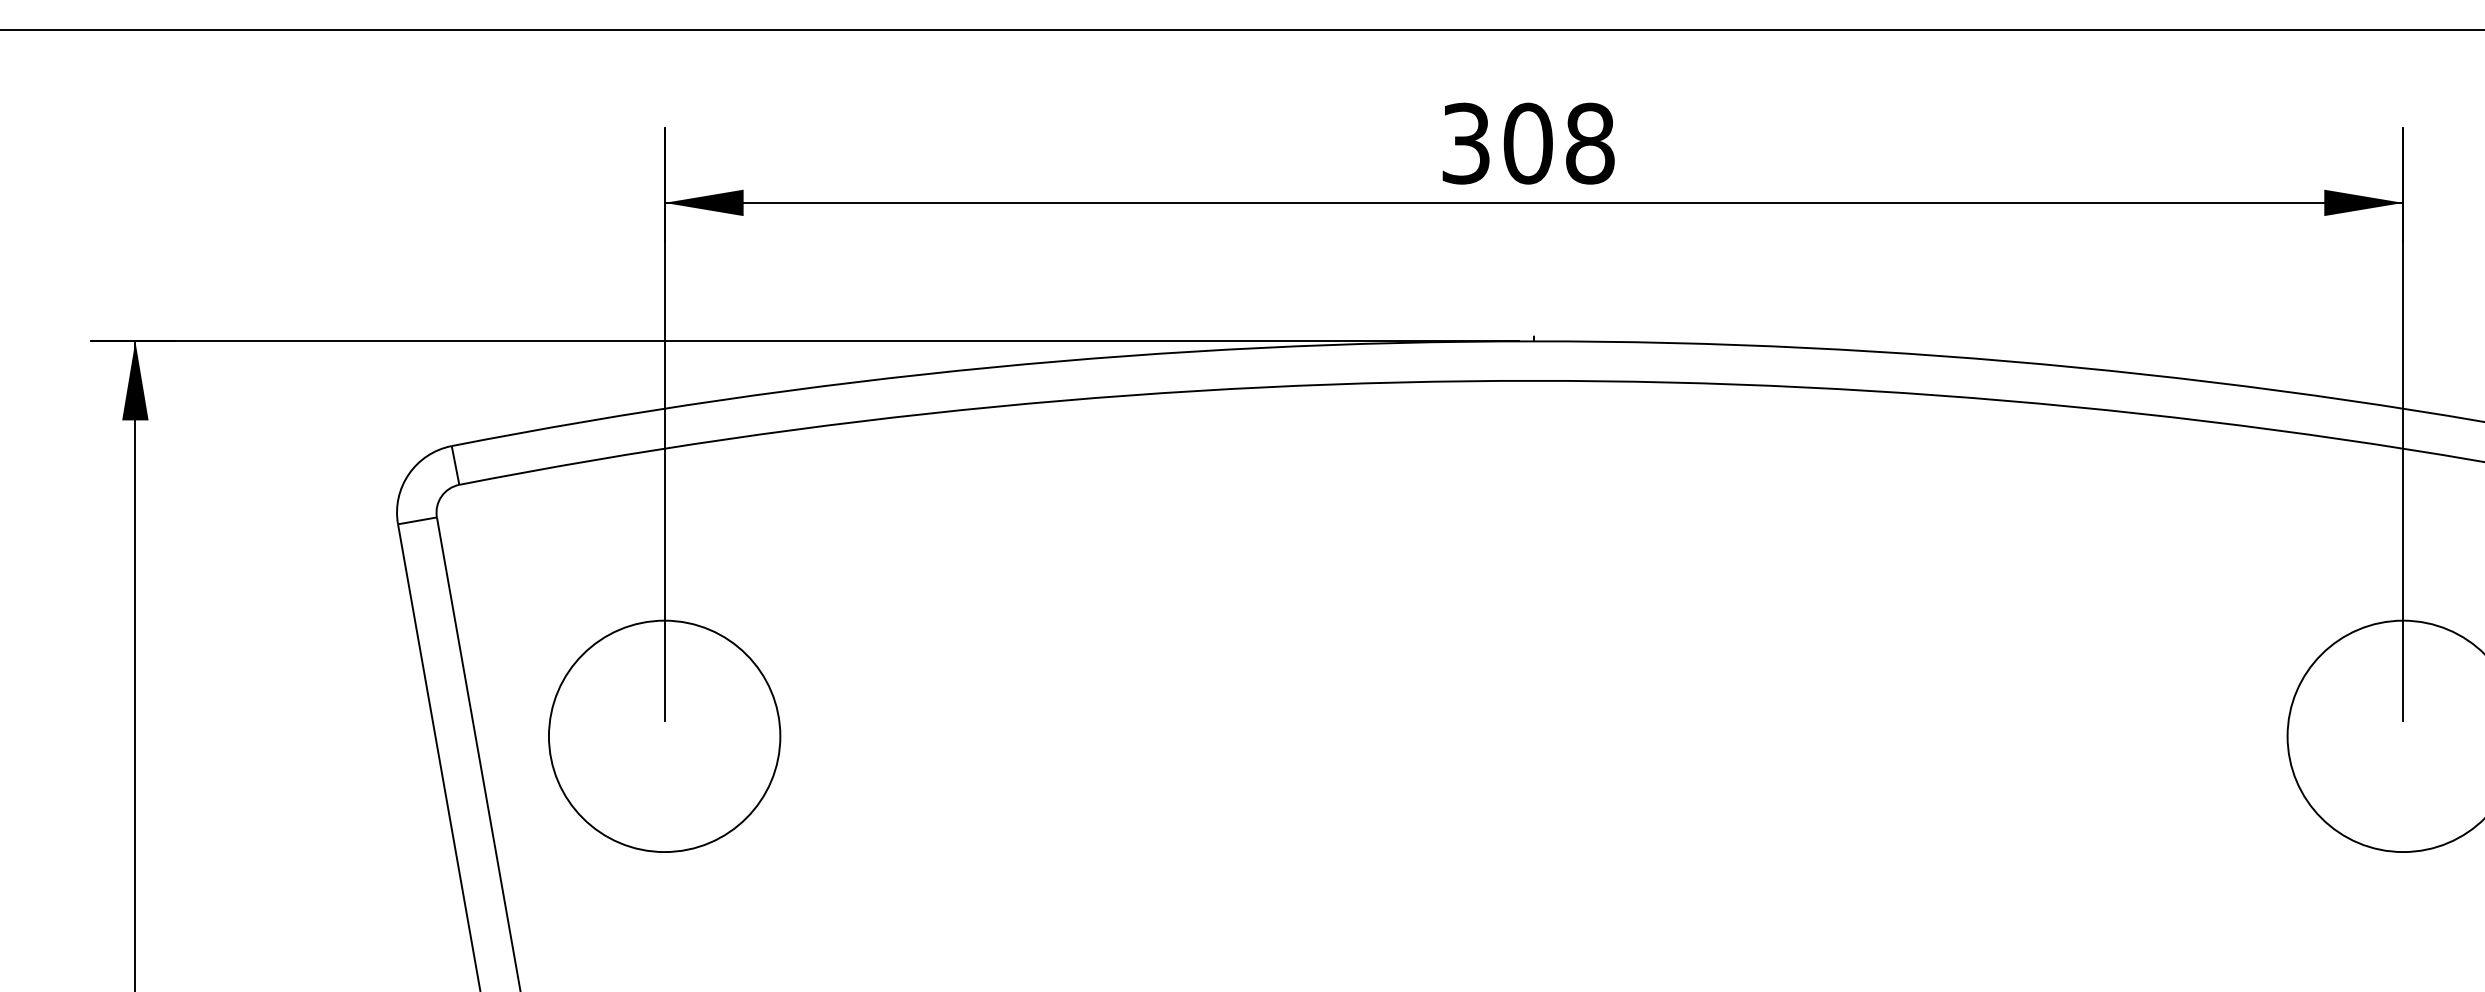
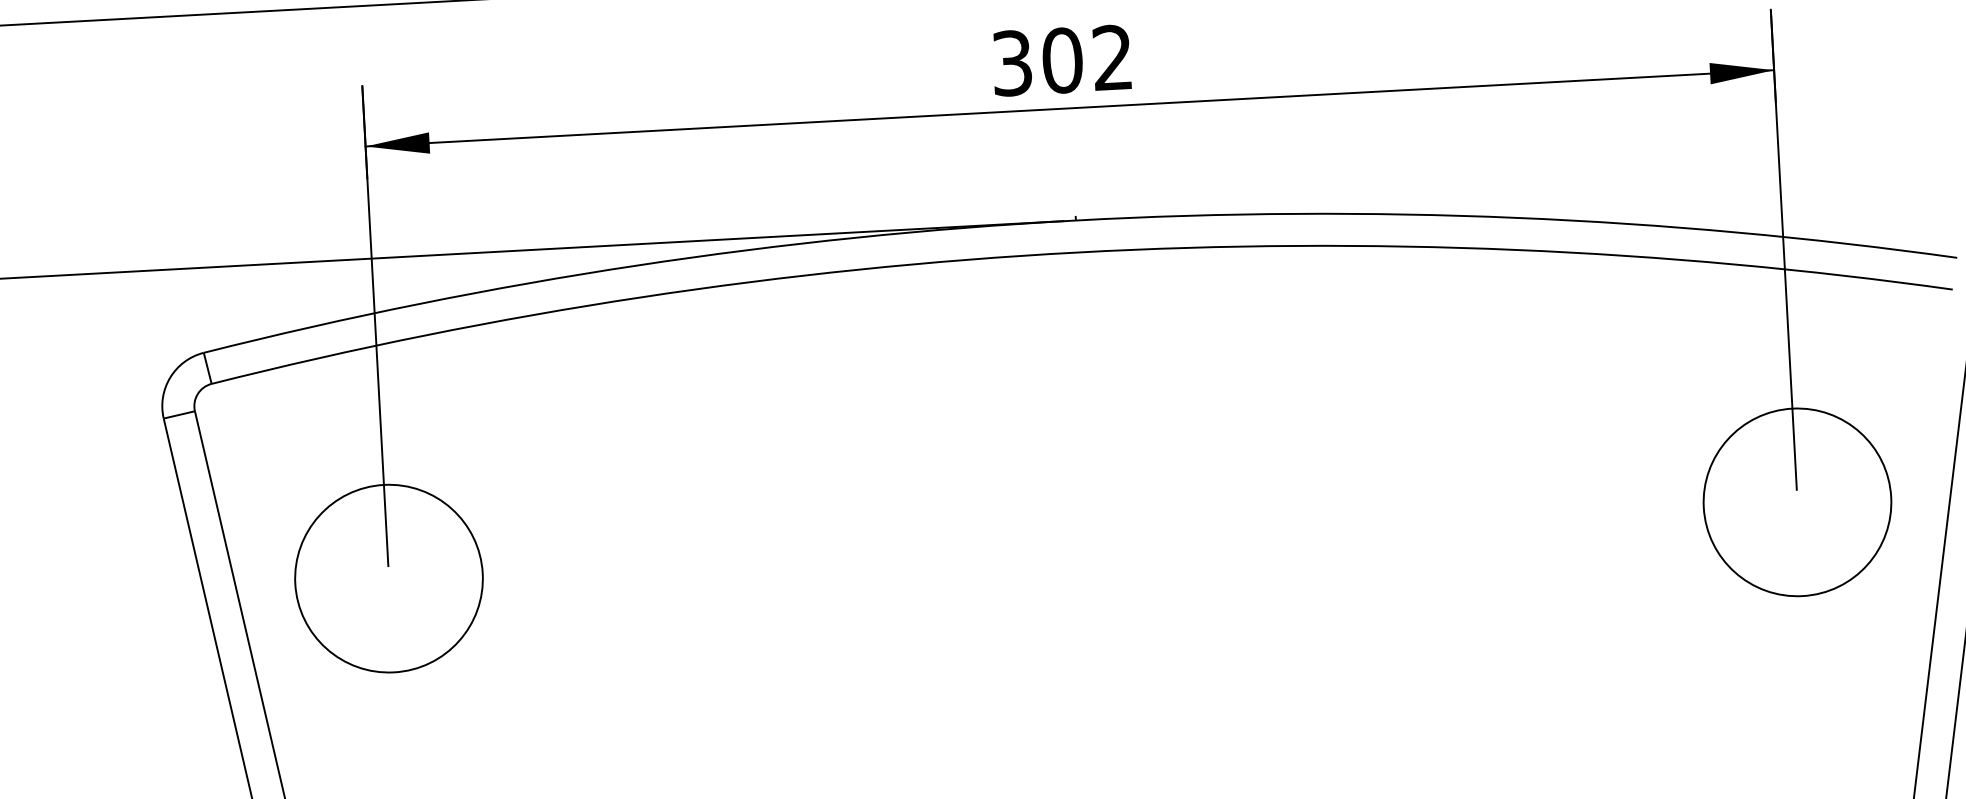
text: (1590, 143) -> (1113, 57), 308 -> 302

